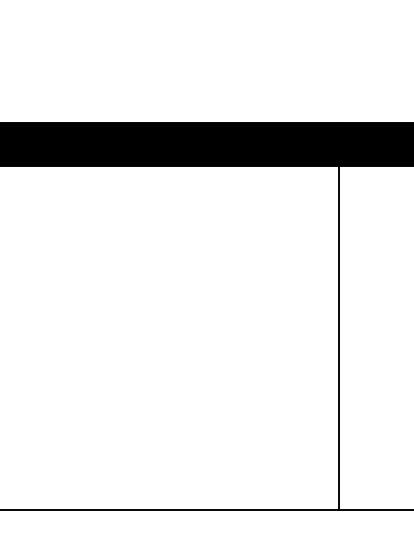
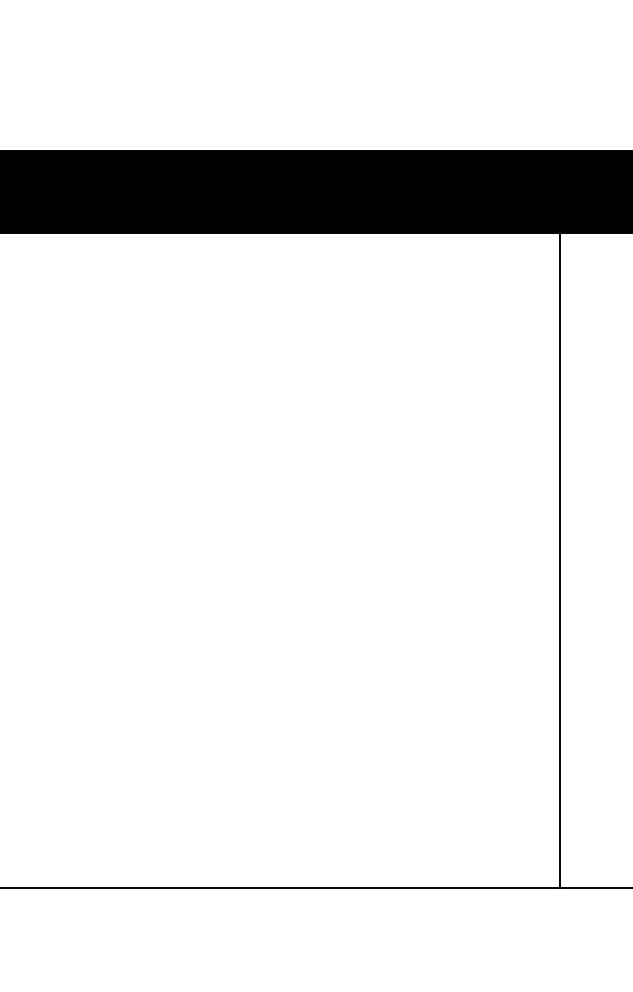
line: (339, 316) -> (560, 519), moved

